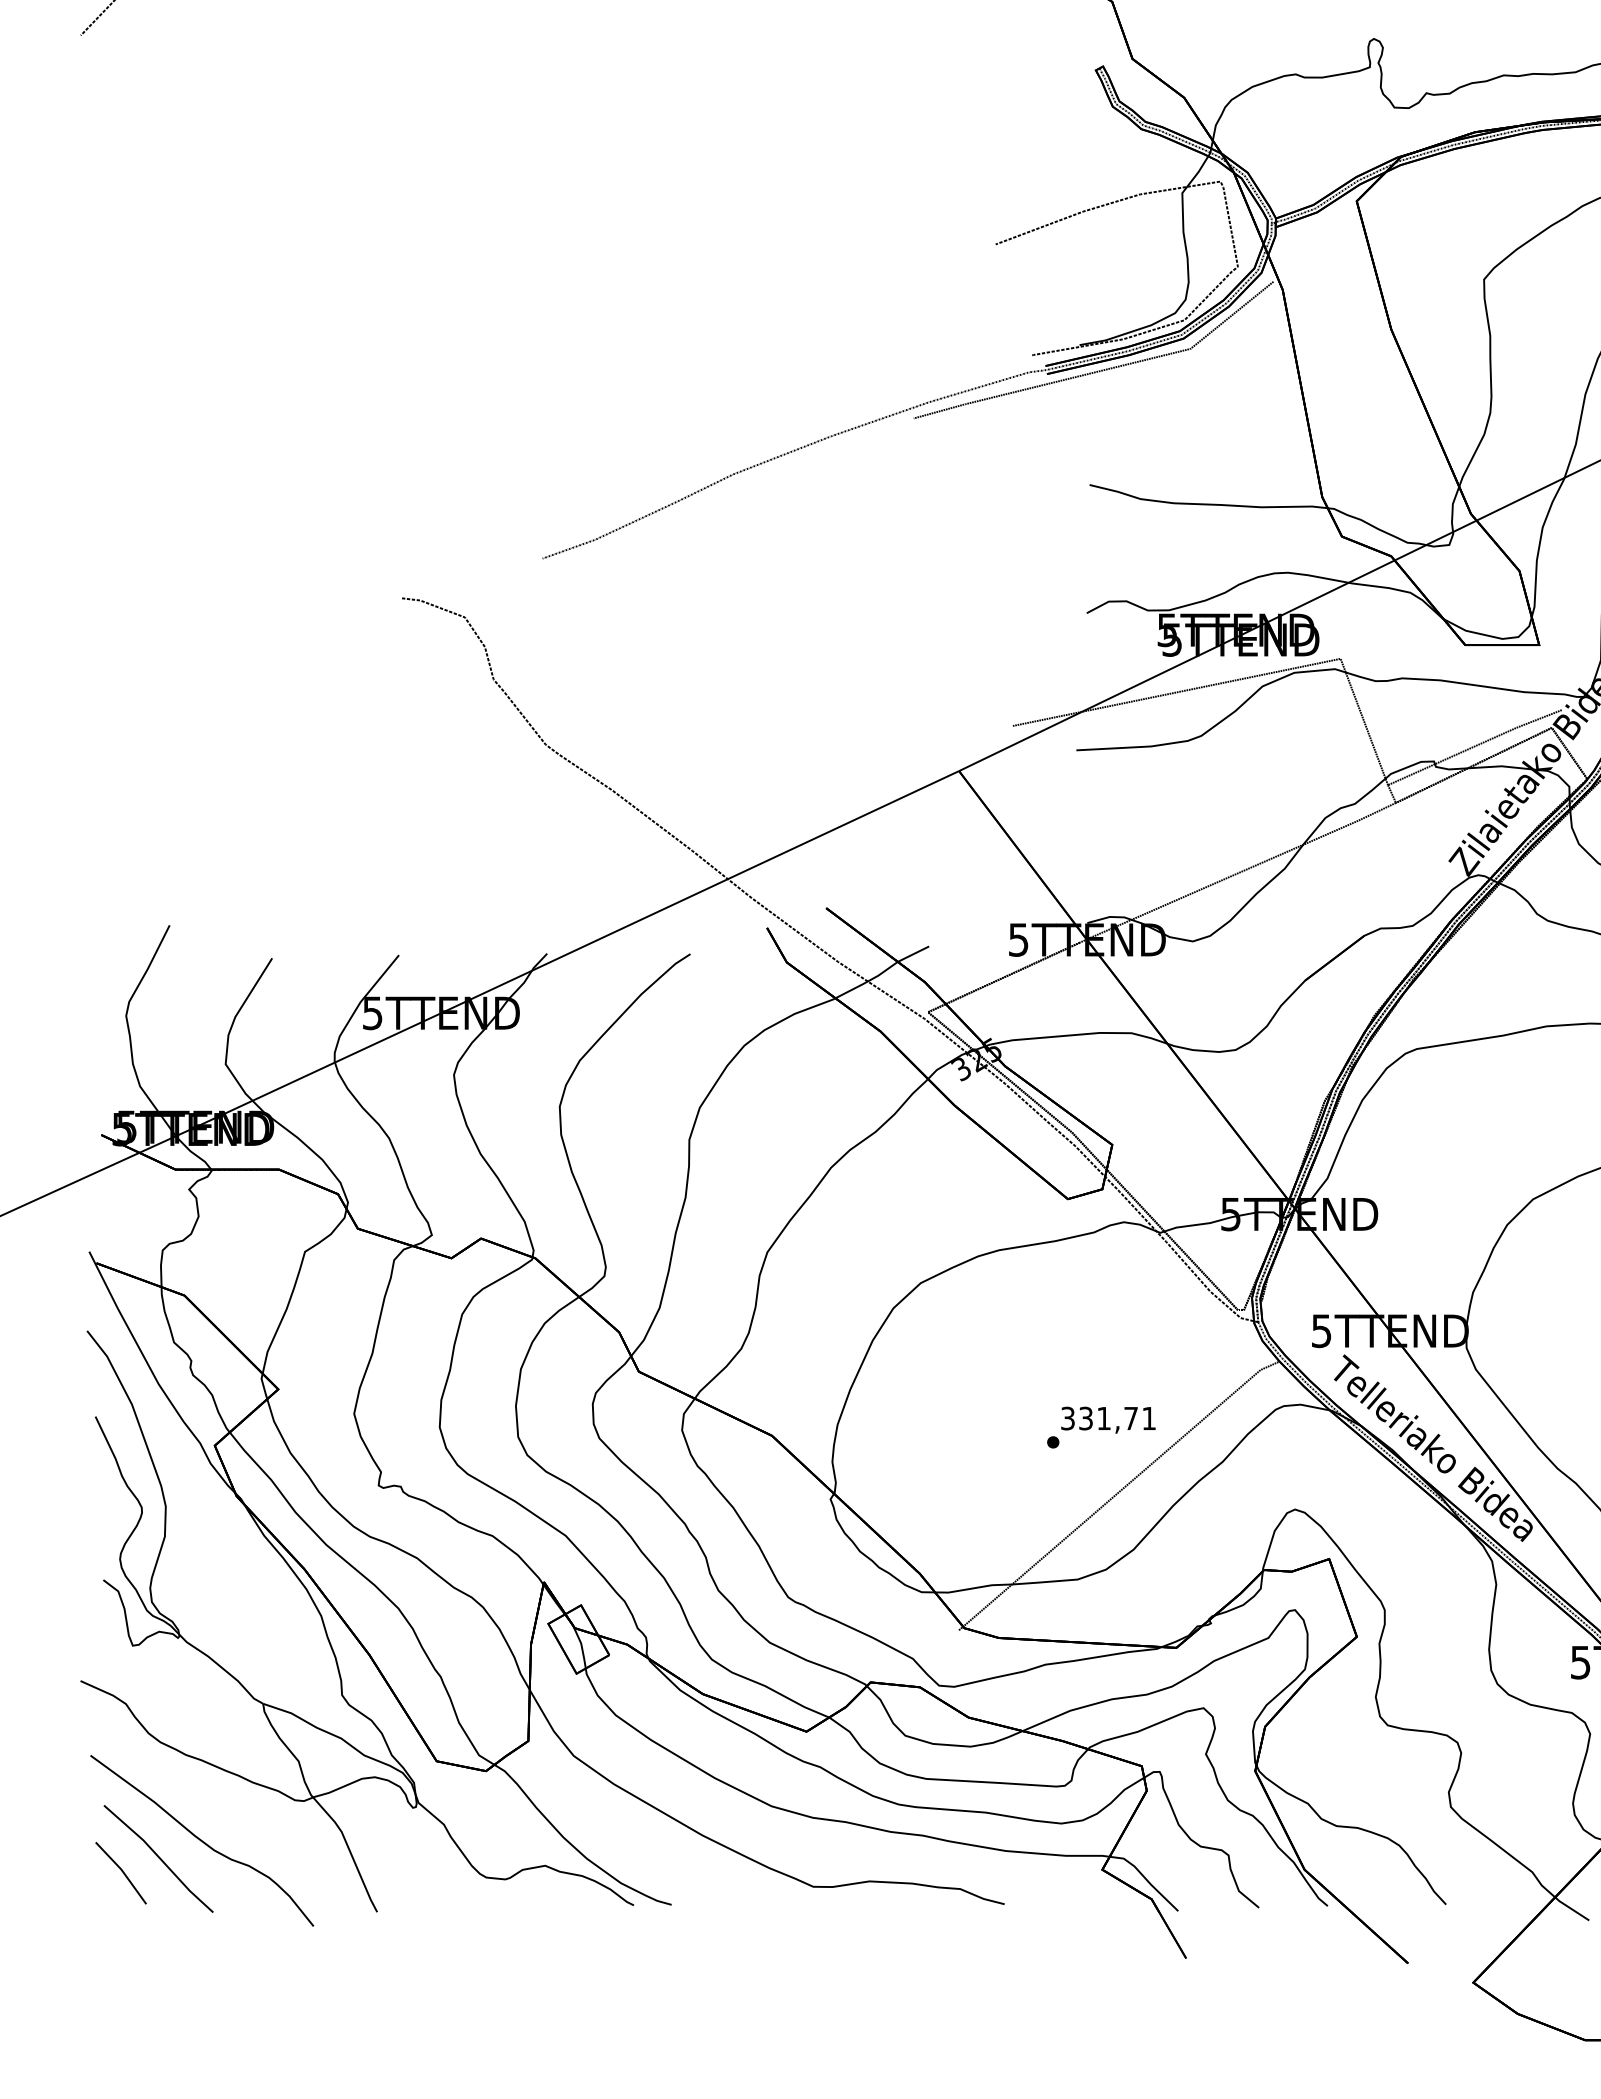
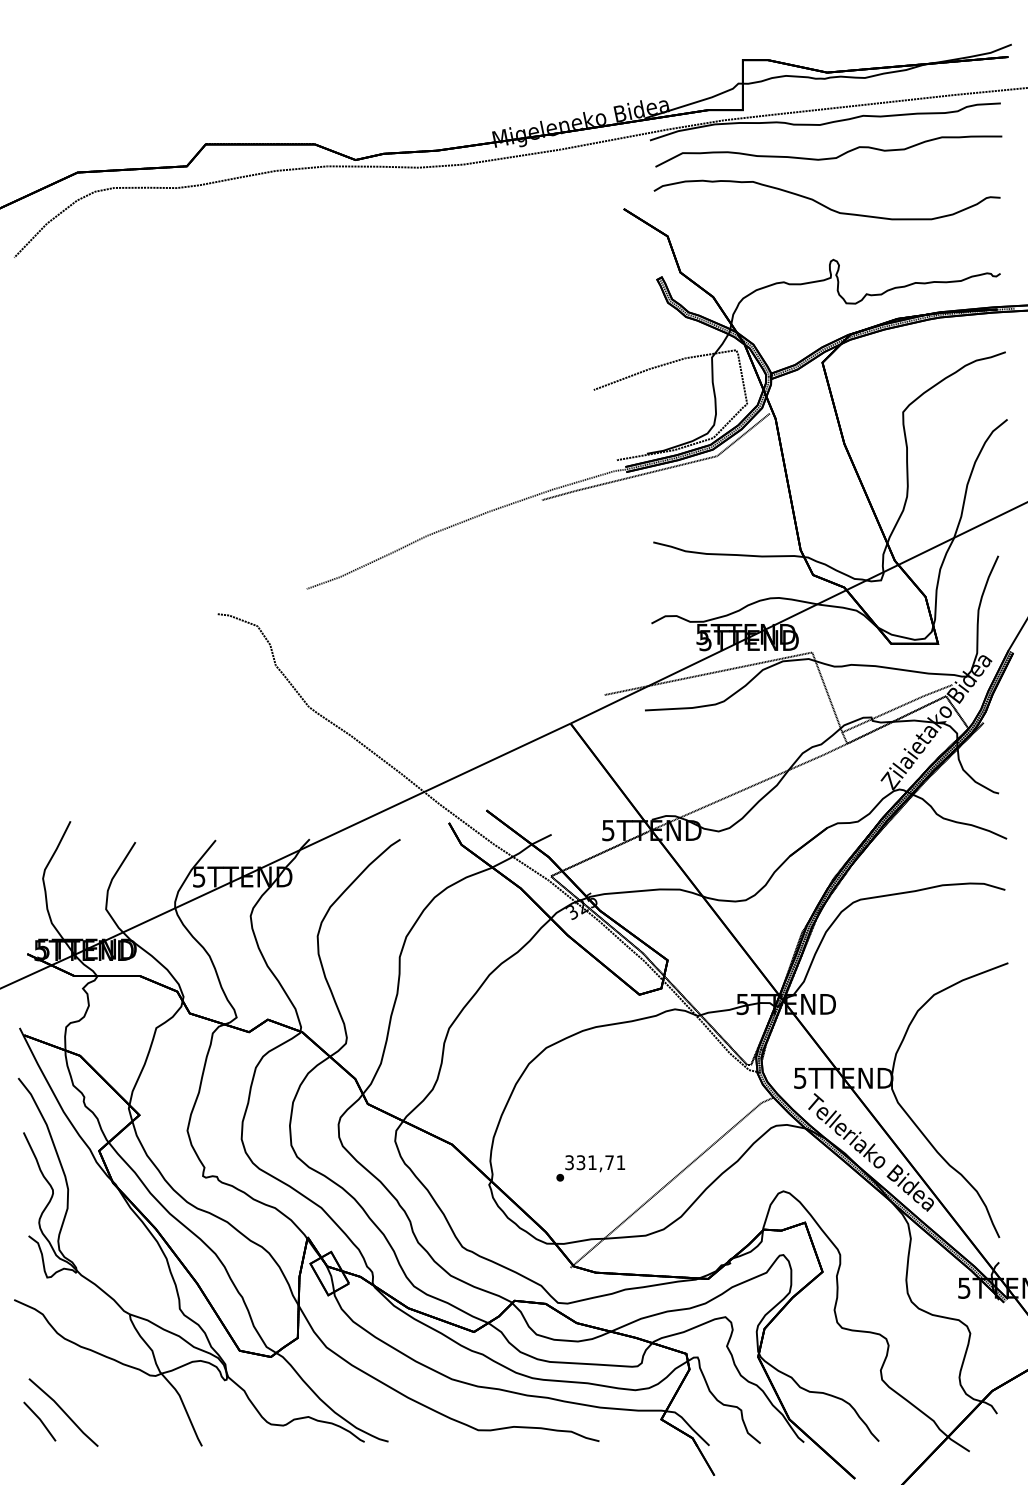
text: (1100, 1427) -> (590, 1168), moved
curve: (202, 1839) -> (91, 1400), removed

